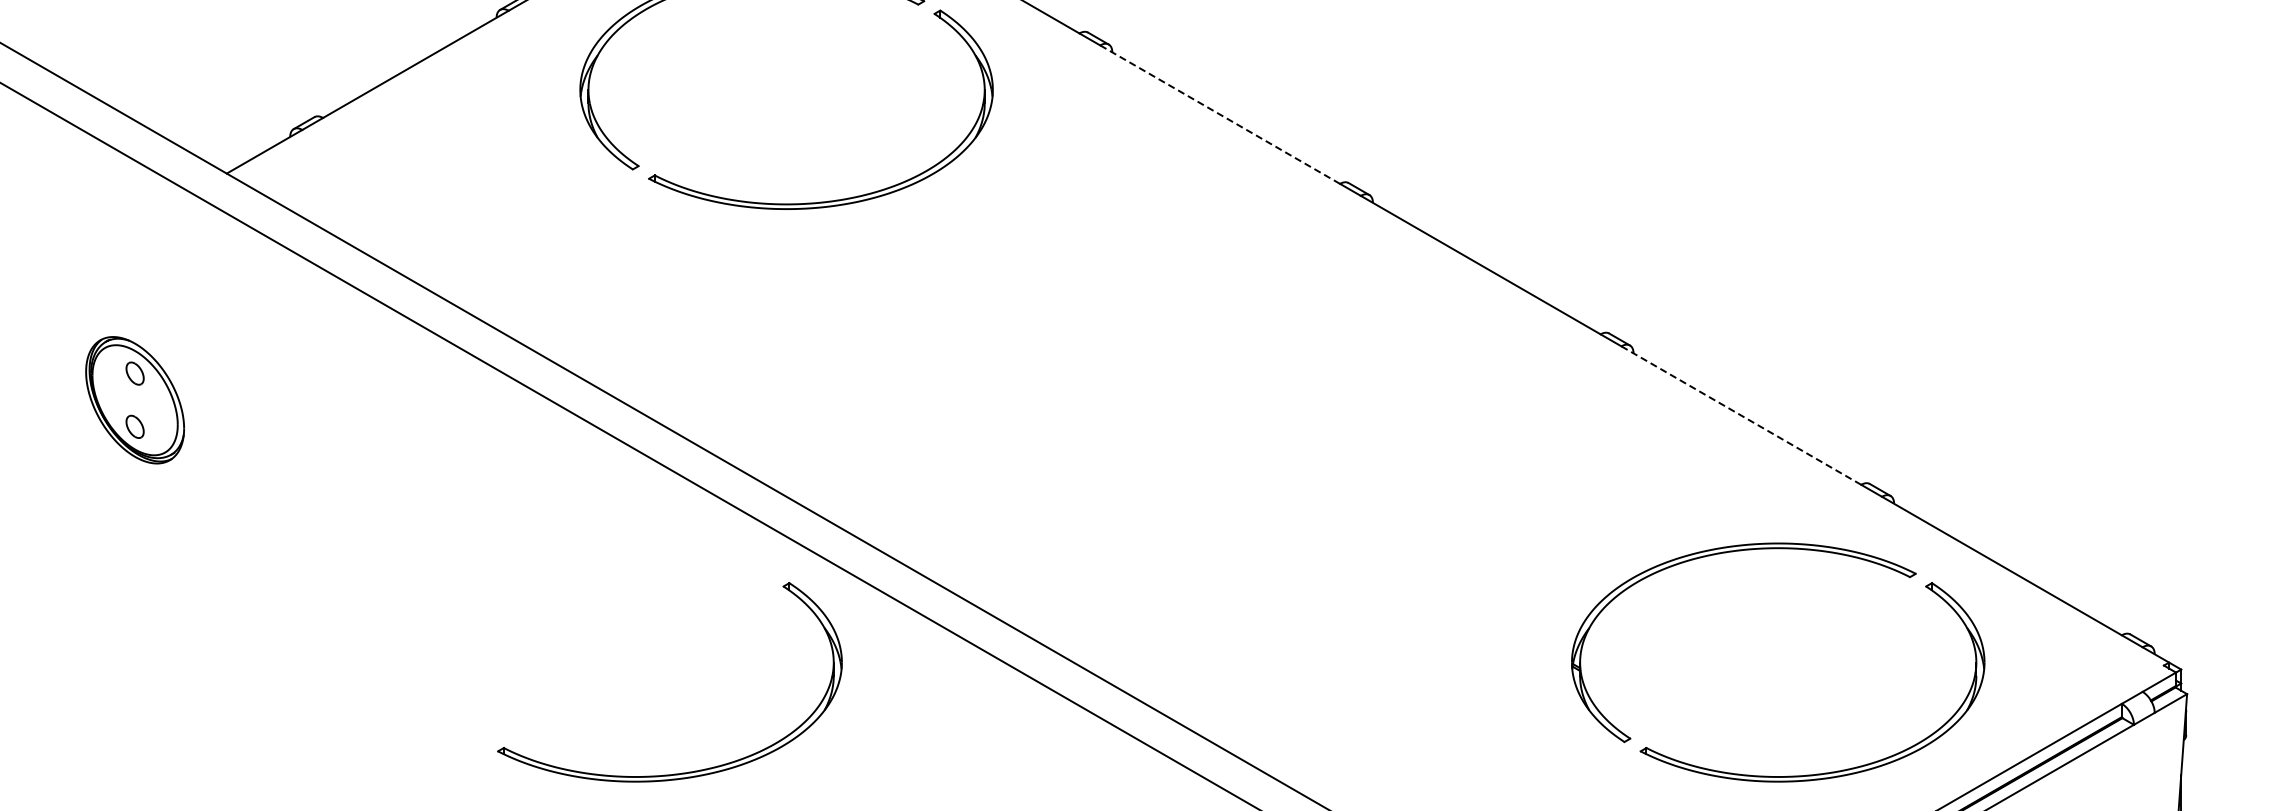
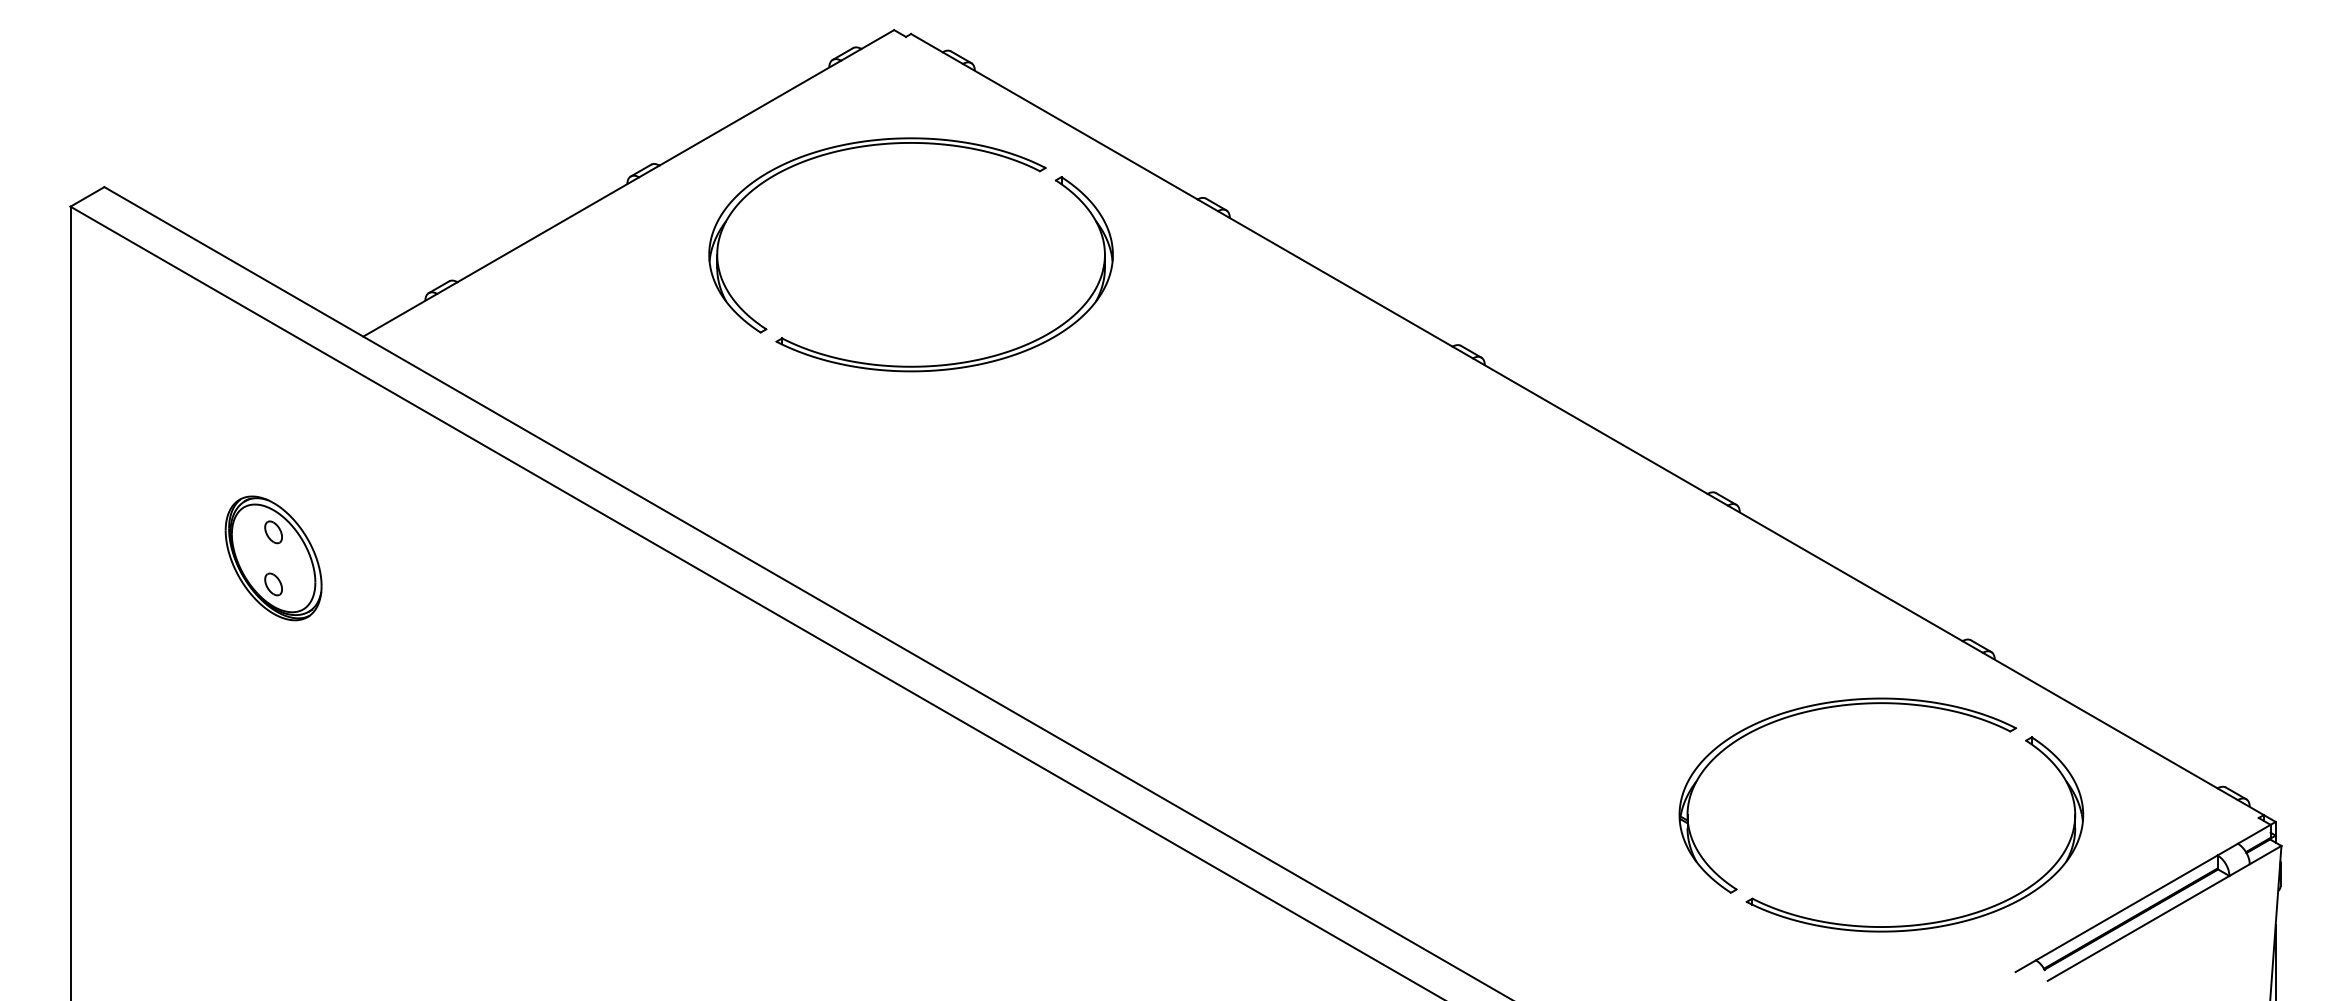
line: (1219, 114) -> (1334, 278), dashed -> solid
line: (1740, 415) -> (1844, 573), dashed -> solid
part: (682, 772) -> (809, 922), removed

